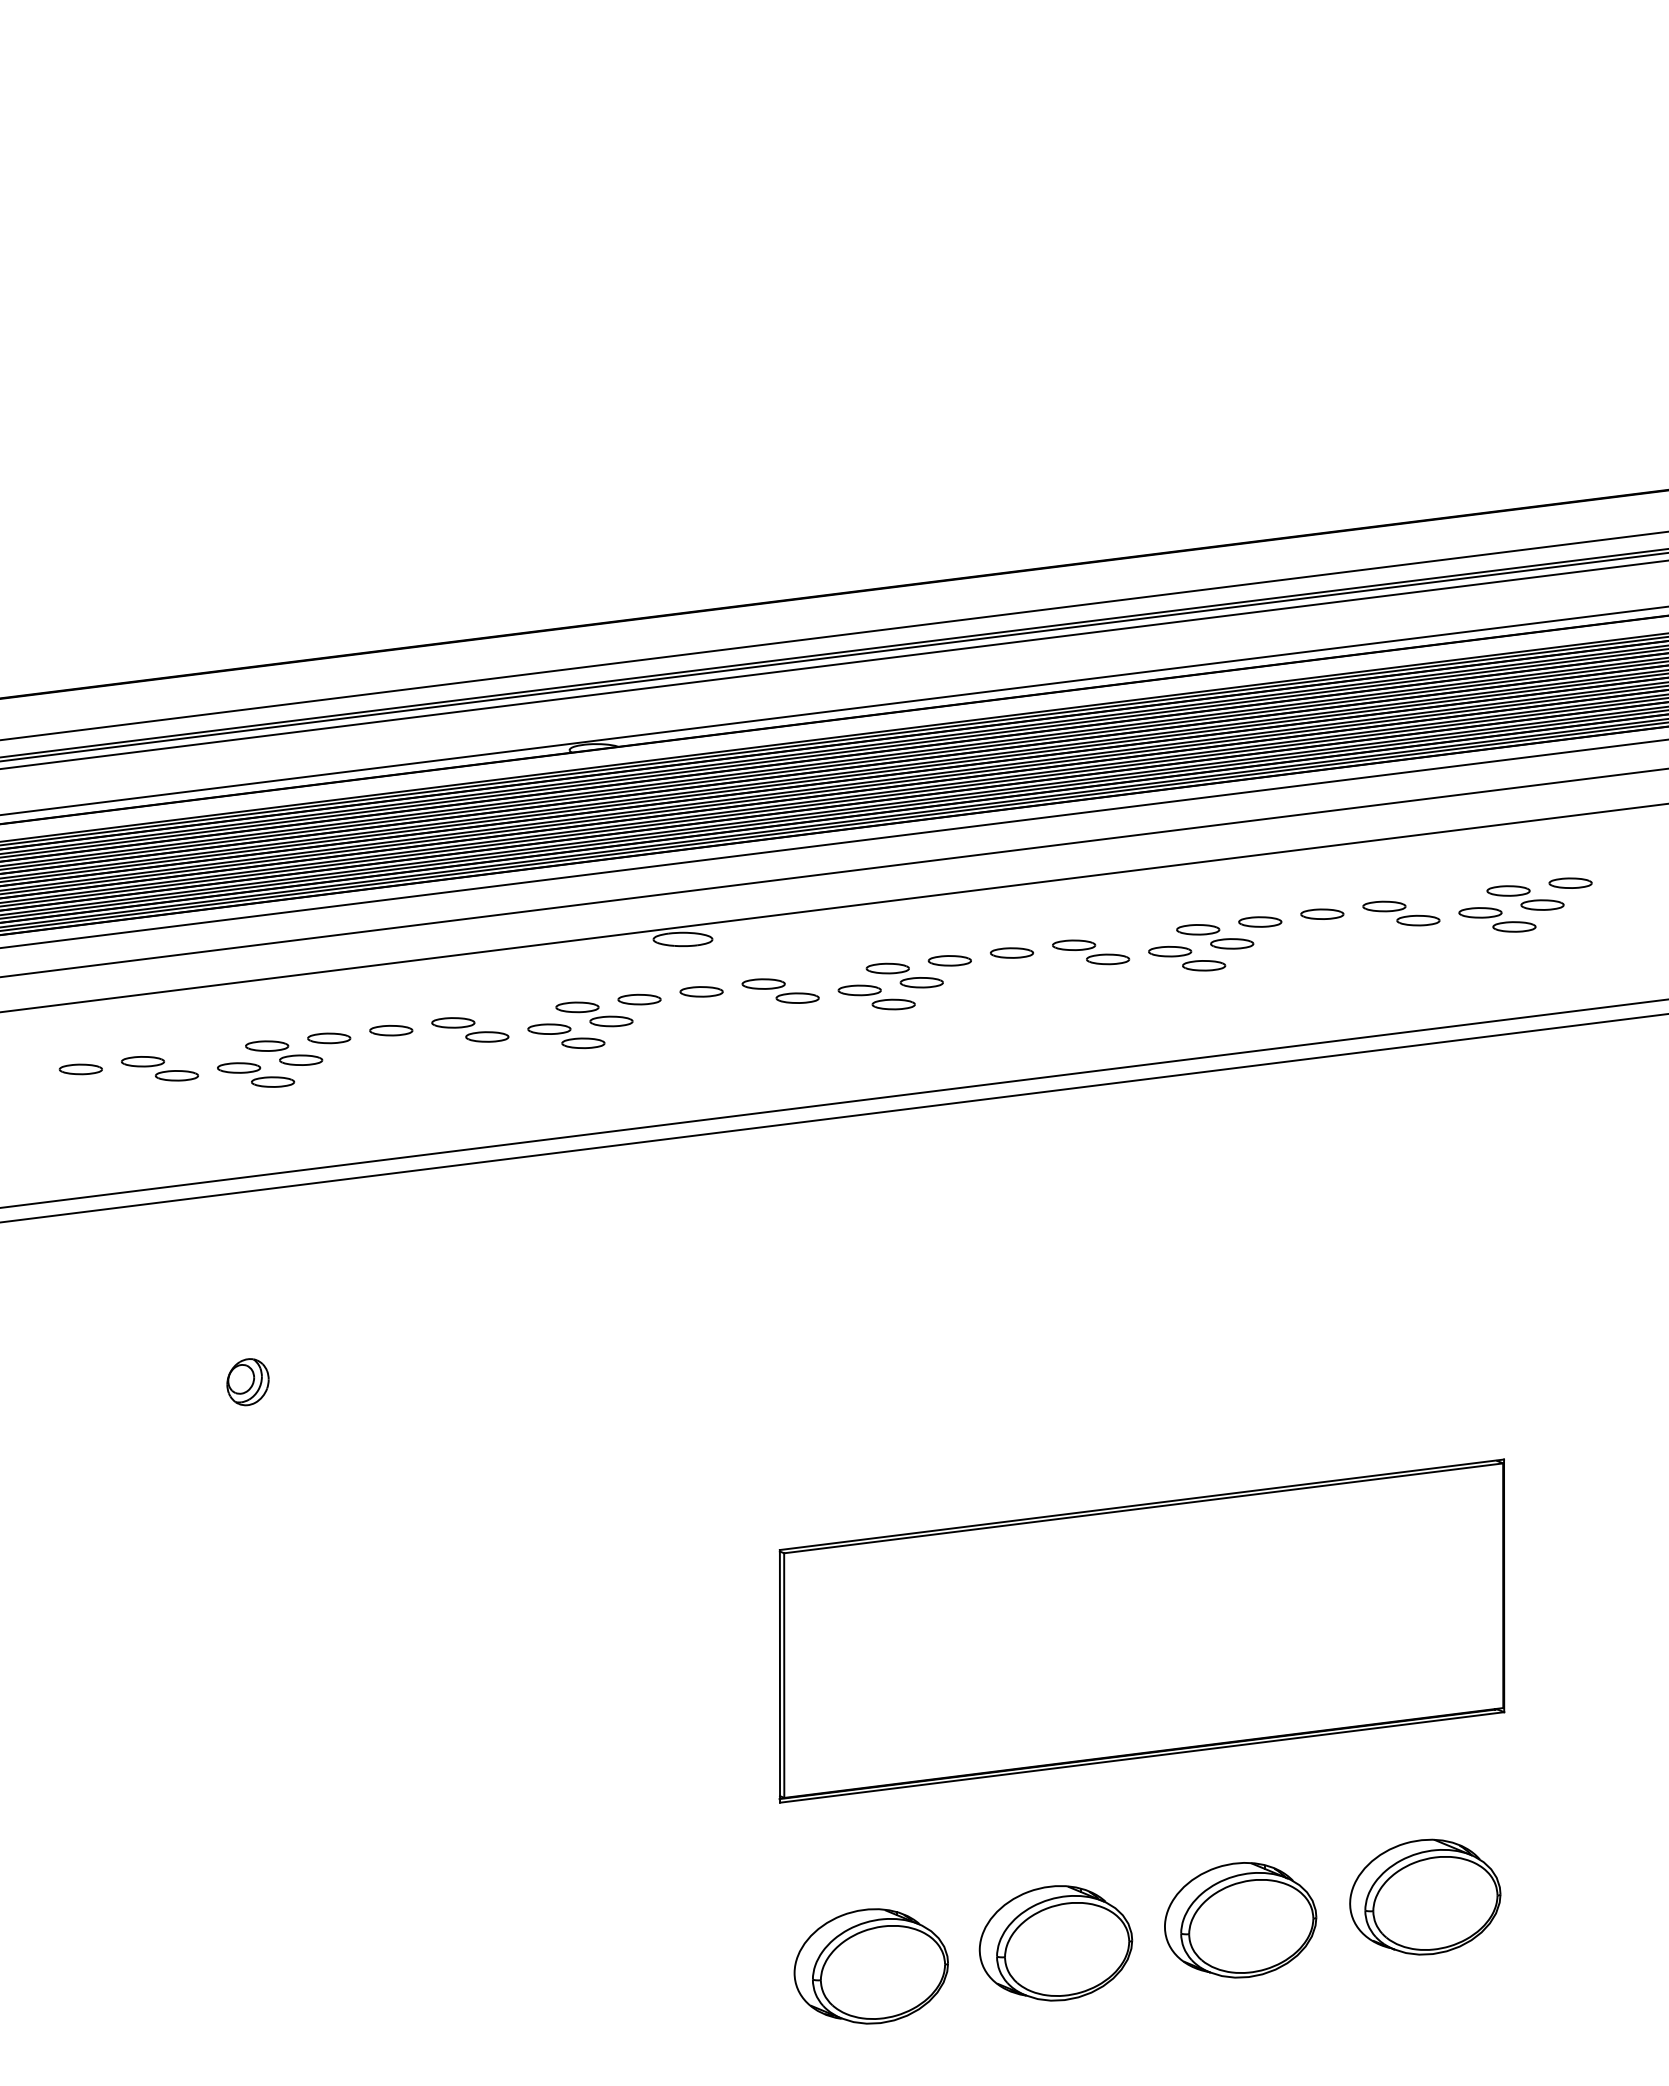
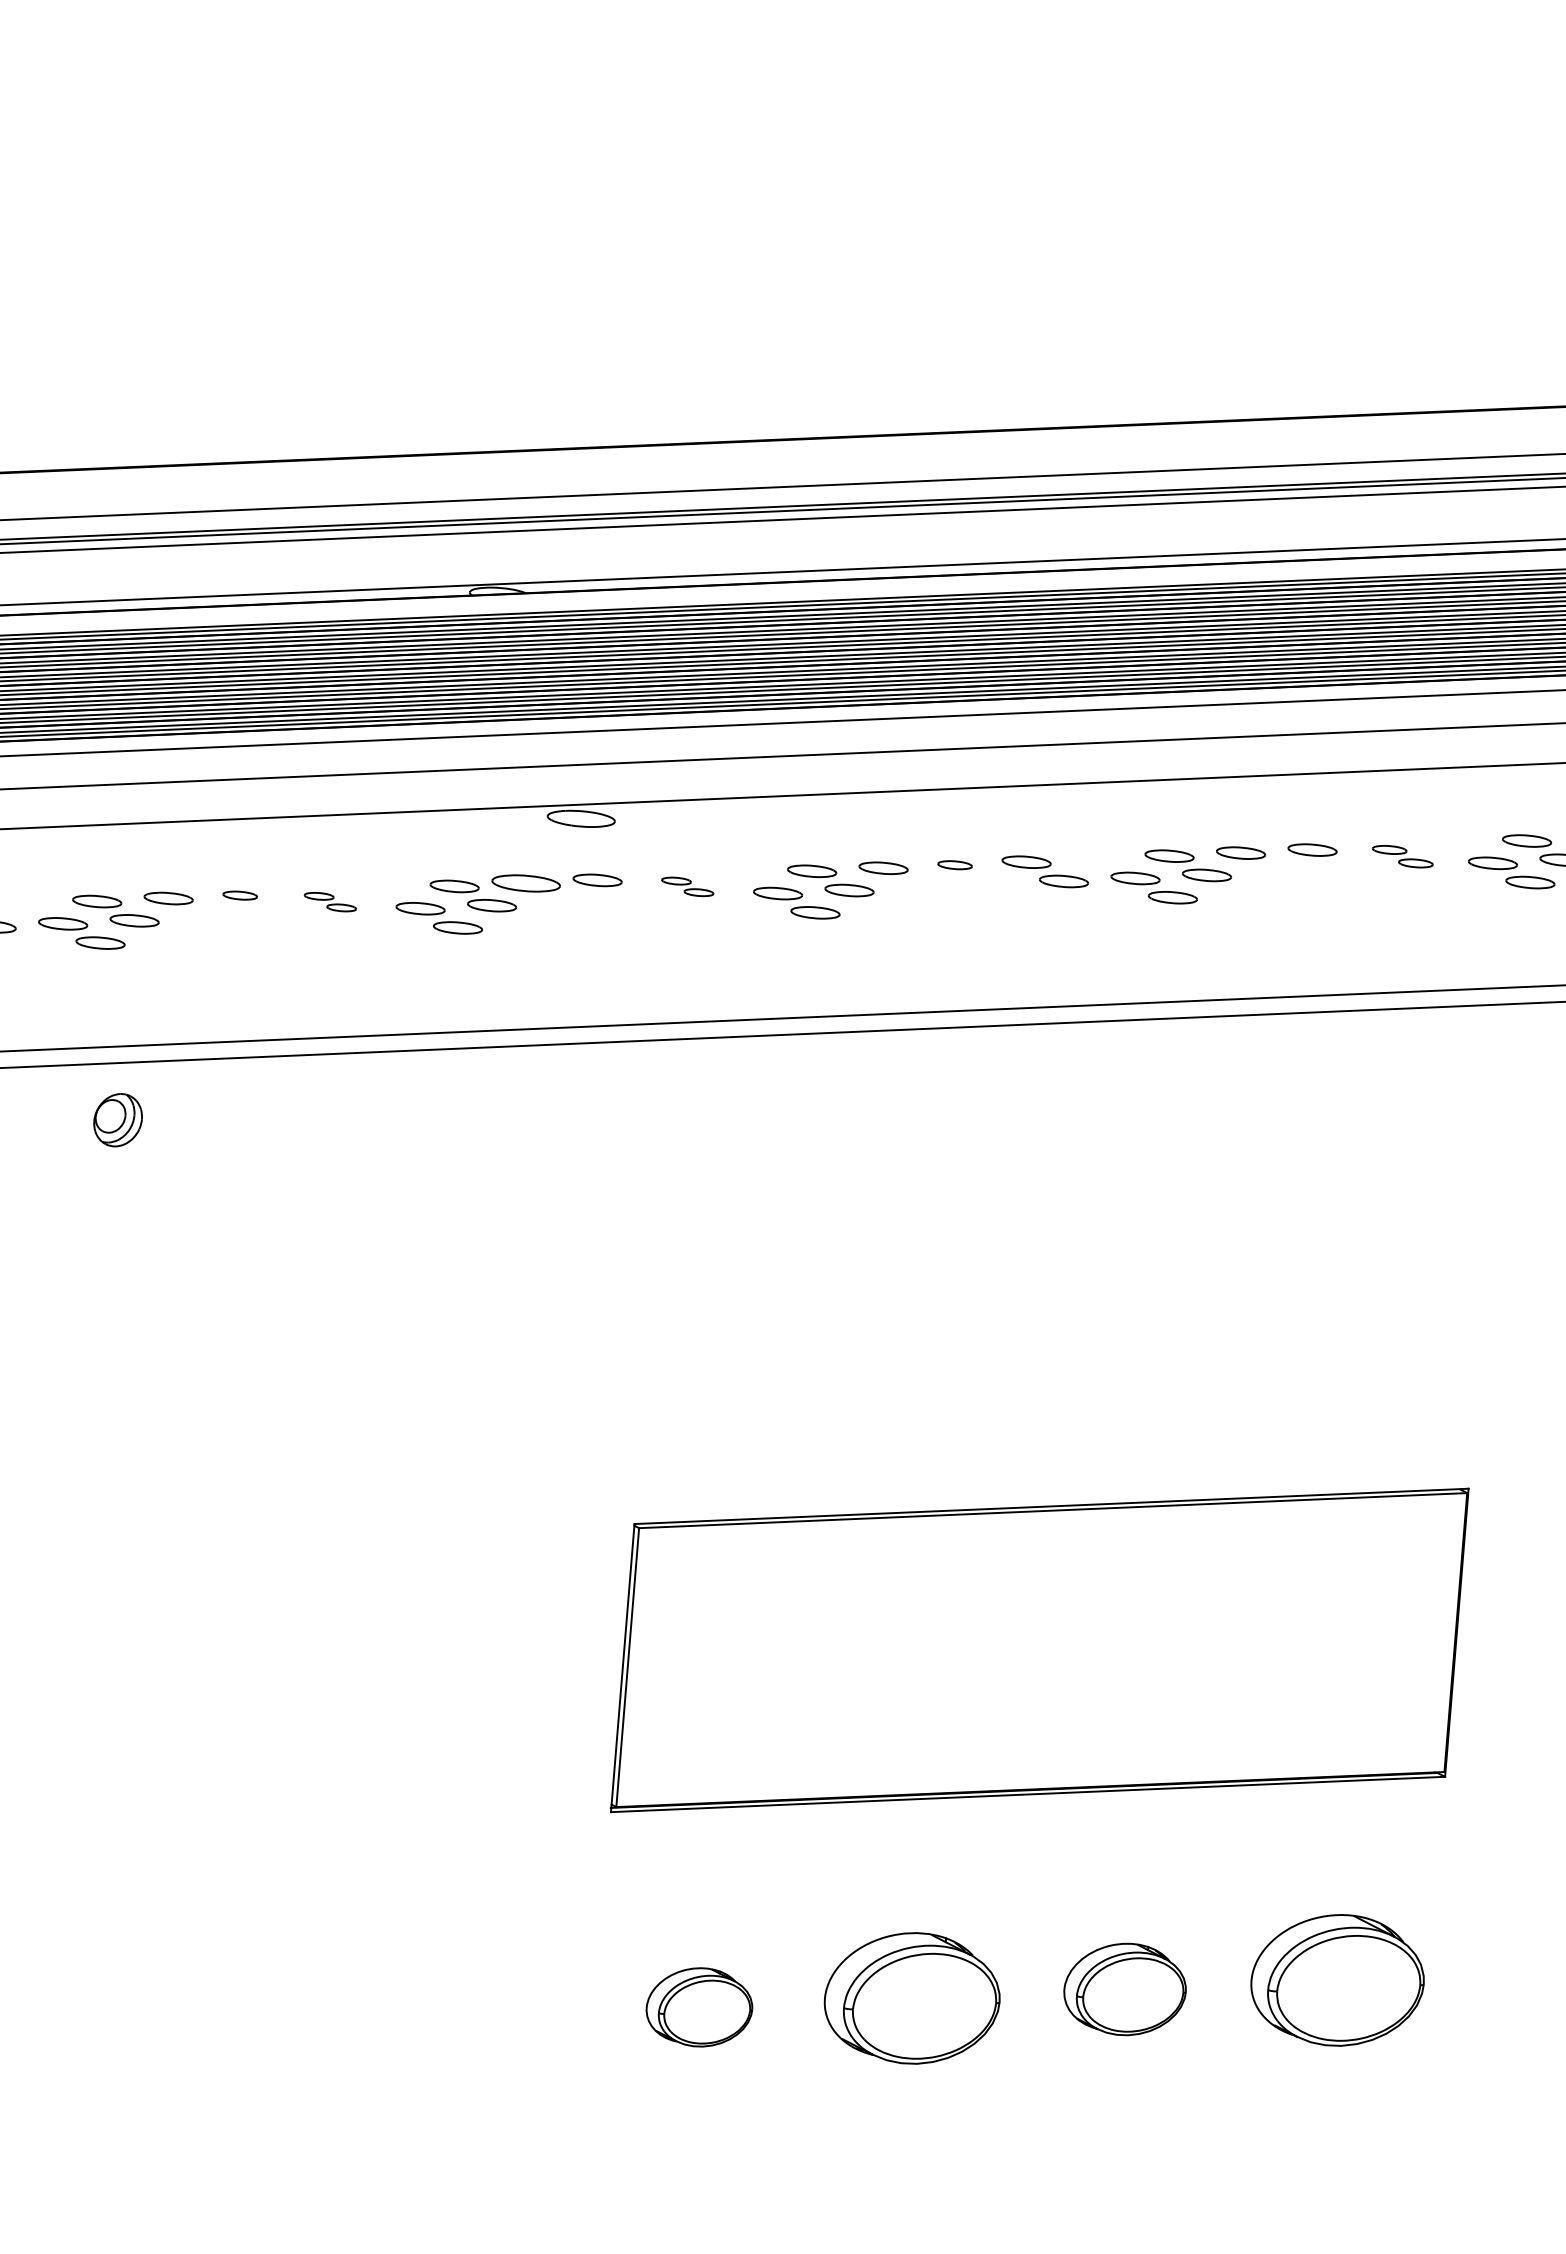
part: (1401, 913) -> (1402, 856), size x0.7
part: (1011, 952) -> (954, 864), size x0.7
part: (780, 990) -> (687, 886), size x0.6
part: (639, 999) -> (526, 883), size x1.4
part: (470, 1029) -> (330, 901), size x0.6
part: (391, 1030) -> (240, 895), size x0.7
part: (247, 1382) -> (117, 1120), moved
part: (1240, 1920) -> (1124, 1989), size x0.7
part: (870, 1966) -> (698, 2007), size x0.6

